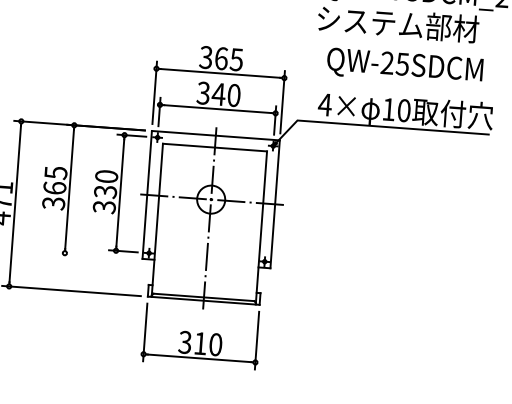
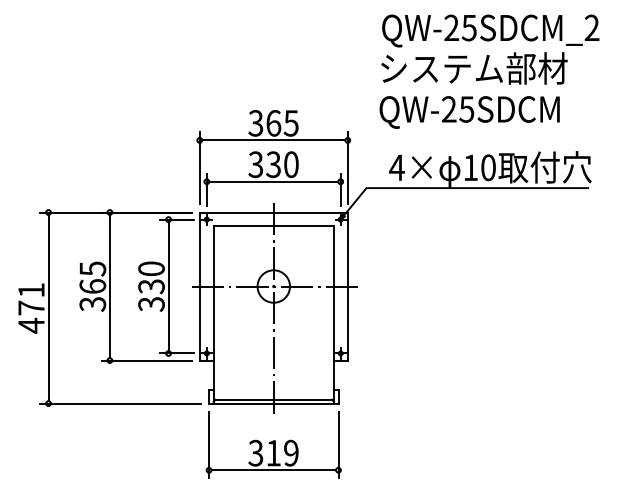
text: (404, 67) -> (469, 112), moved
text: (218, 94) -> (273, 164), 340 -> 330
line: (96, 255) -> (146, 360), added
text: (215, 344) -> (291, 453), 310 -> 319

